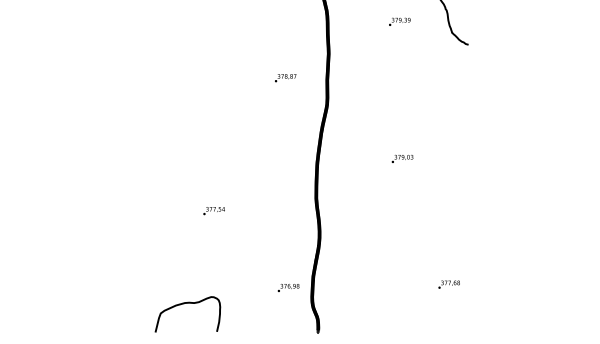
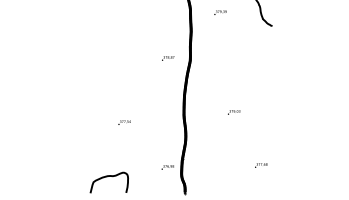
text: (399, 21) -> (220, 12), moved
text: (286, 78) -> (168, 58), moved
text: (403, 159) -> (234, 112), moved

